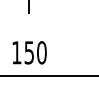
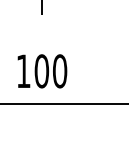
text: (29, 52) -> (42, 70), 150 -> 100

